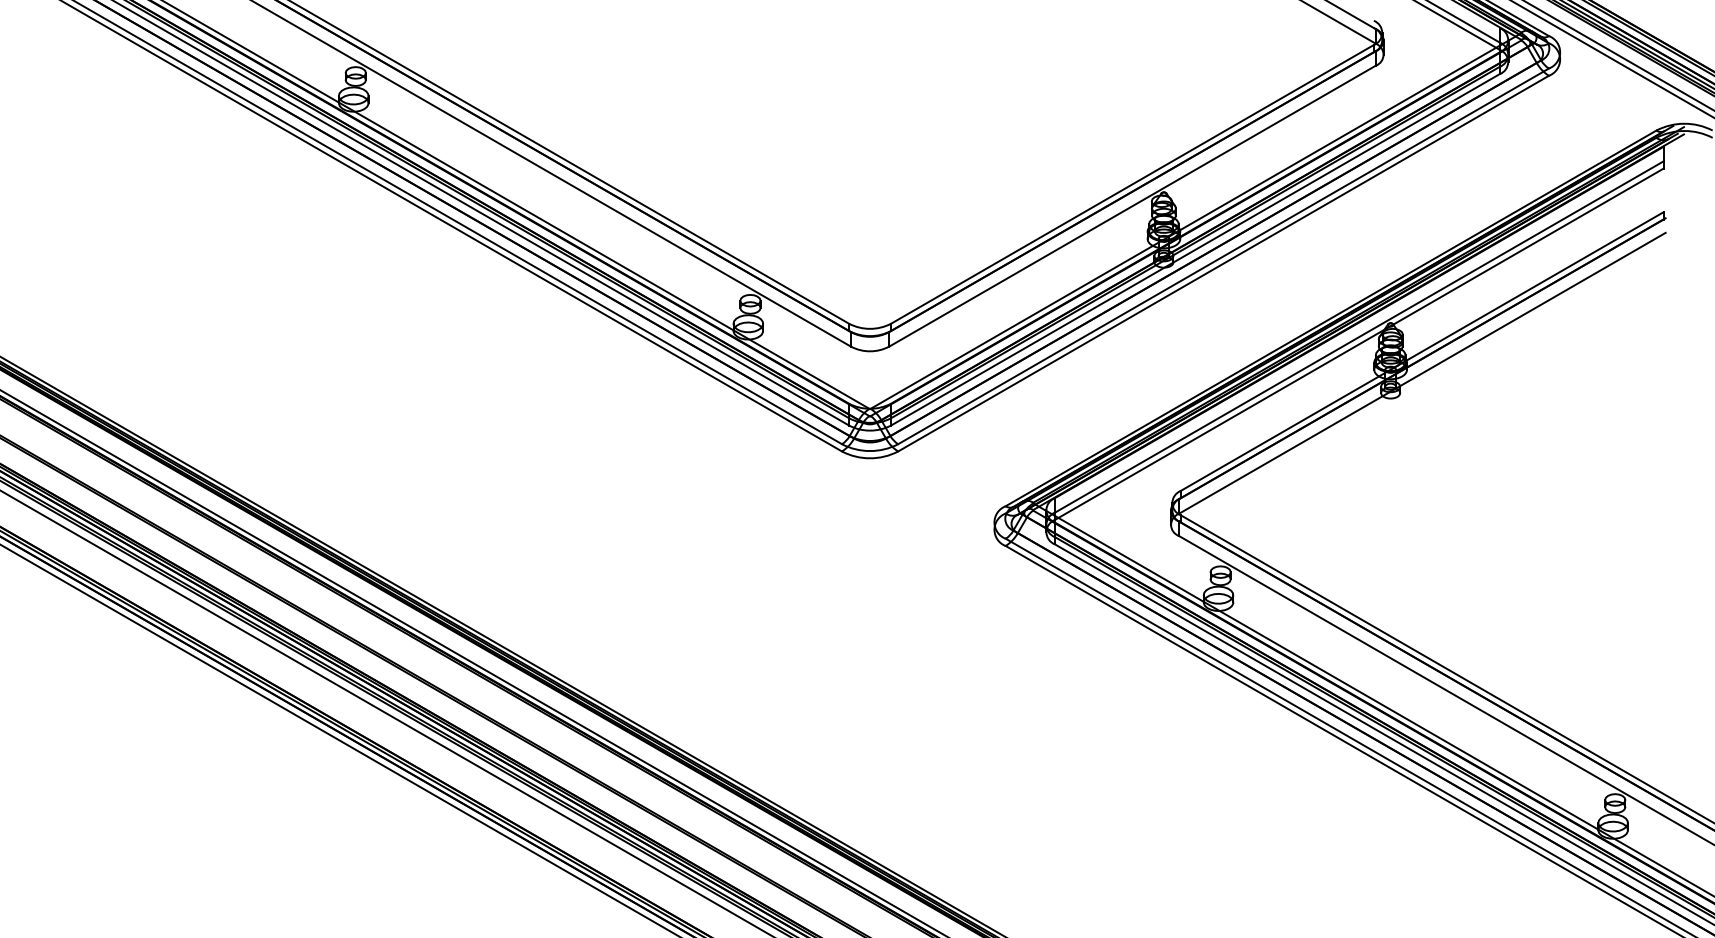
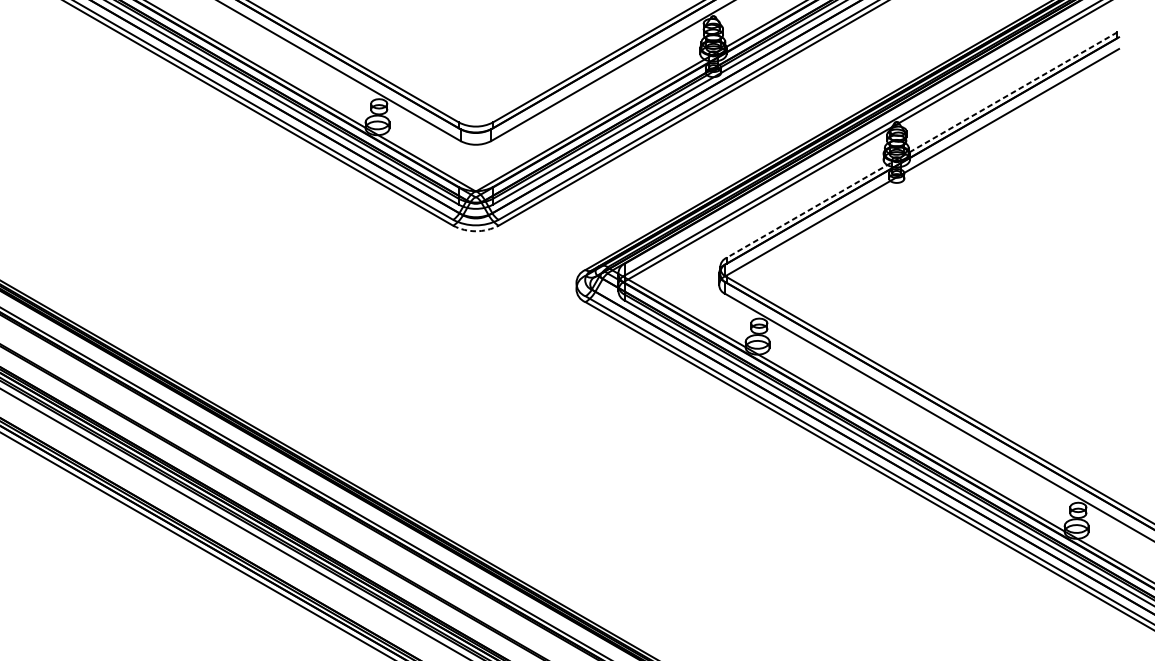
line: (1422, 351) -> (922, 144), solid -> dashed
arc: (870, 458) -> (476, 231), solid -> dashed

